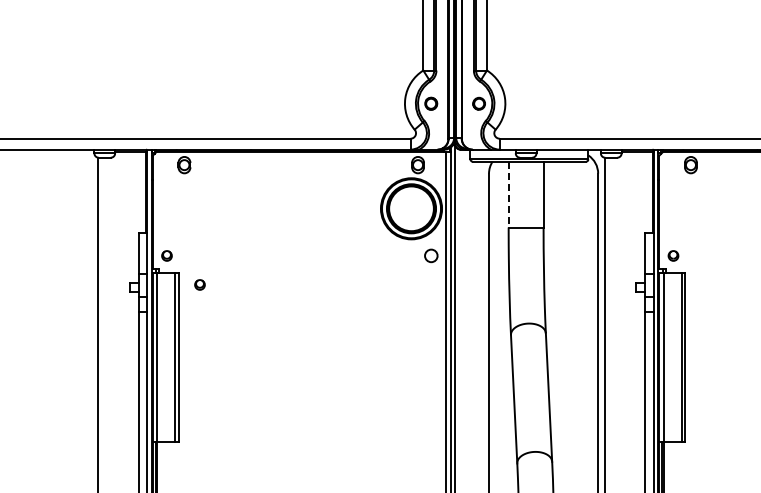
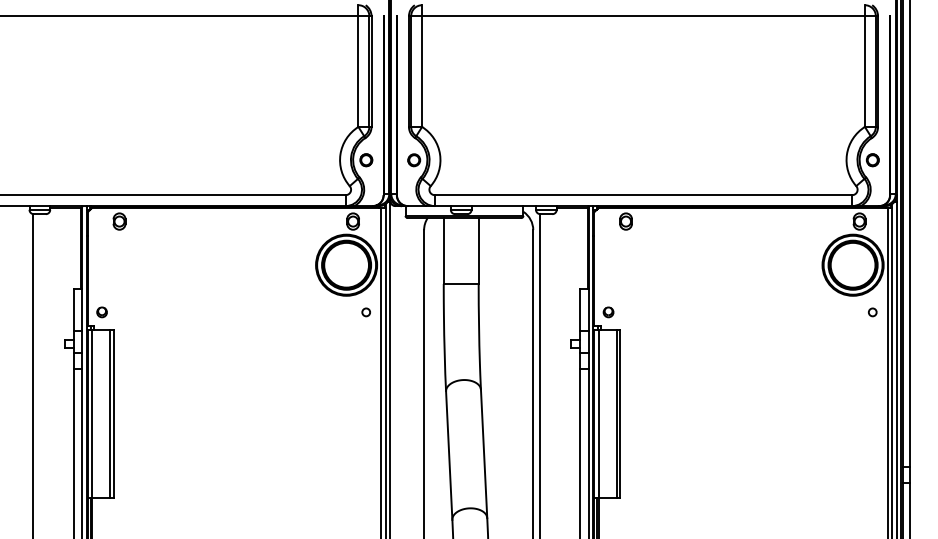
line: (508, 195) -> (443, 251), dashed -> solid
circle: (430, 256) -> (365, 312), size x0.62
part: (199, 285) -> (134, 341), removed

